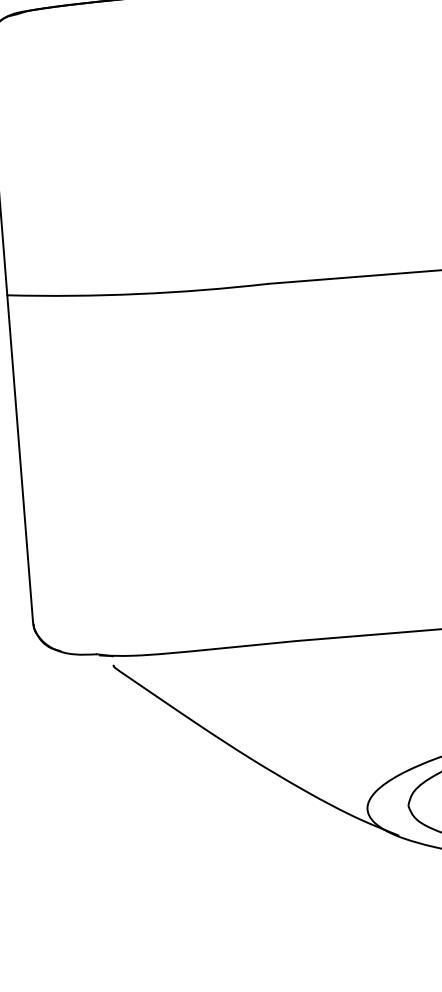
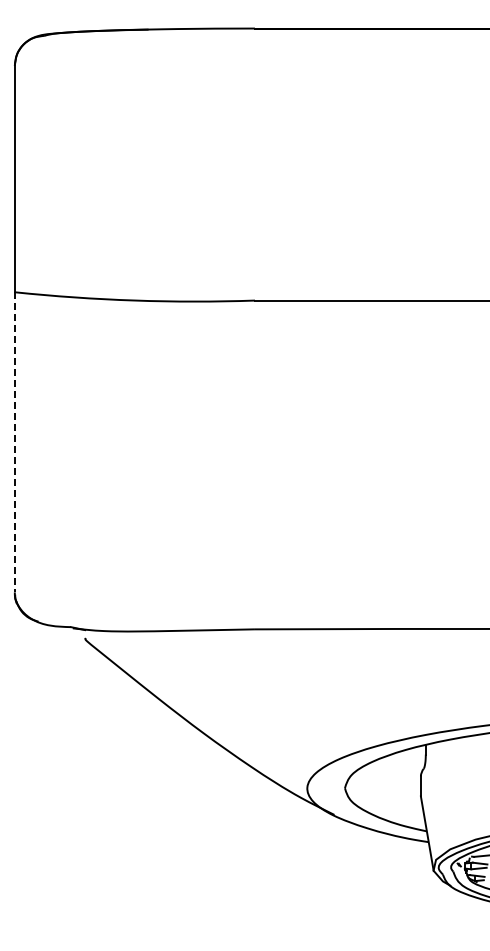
line: (19, 458) -> (14, 442), solid -> dashed

